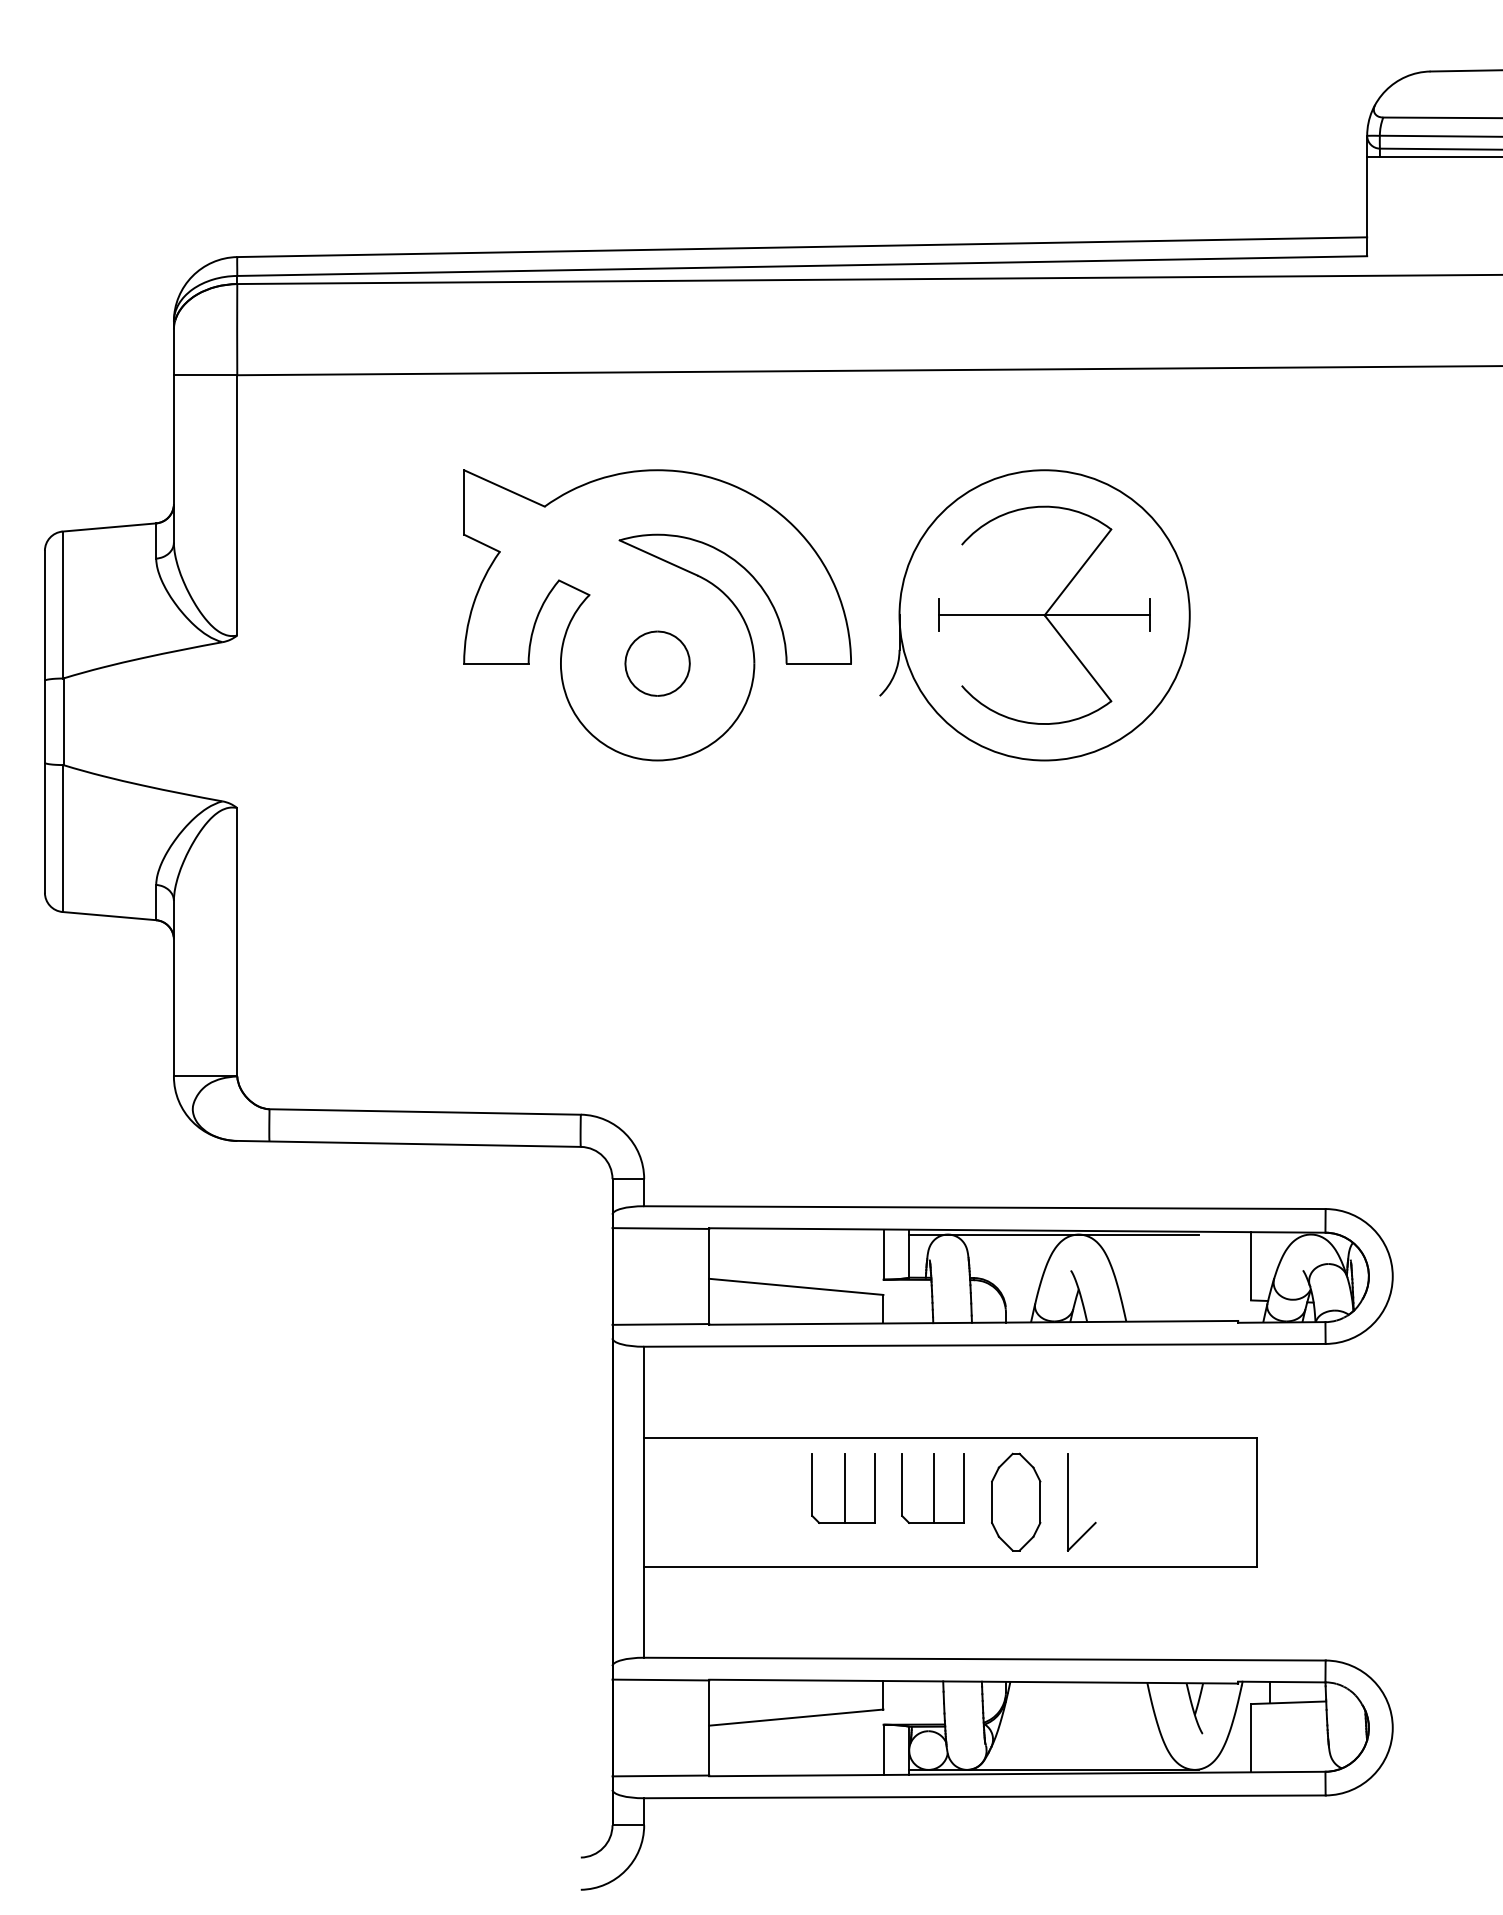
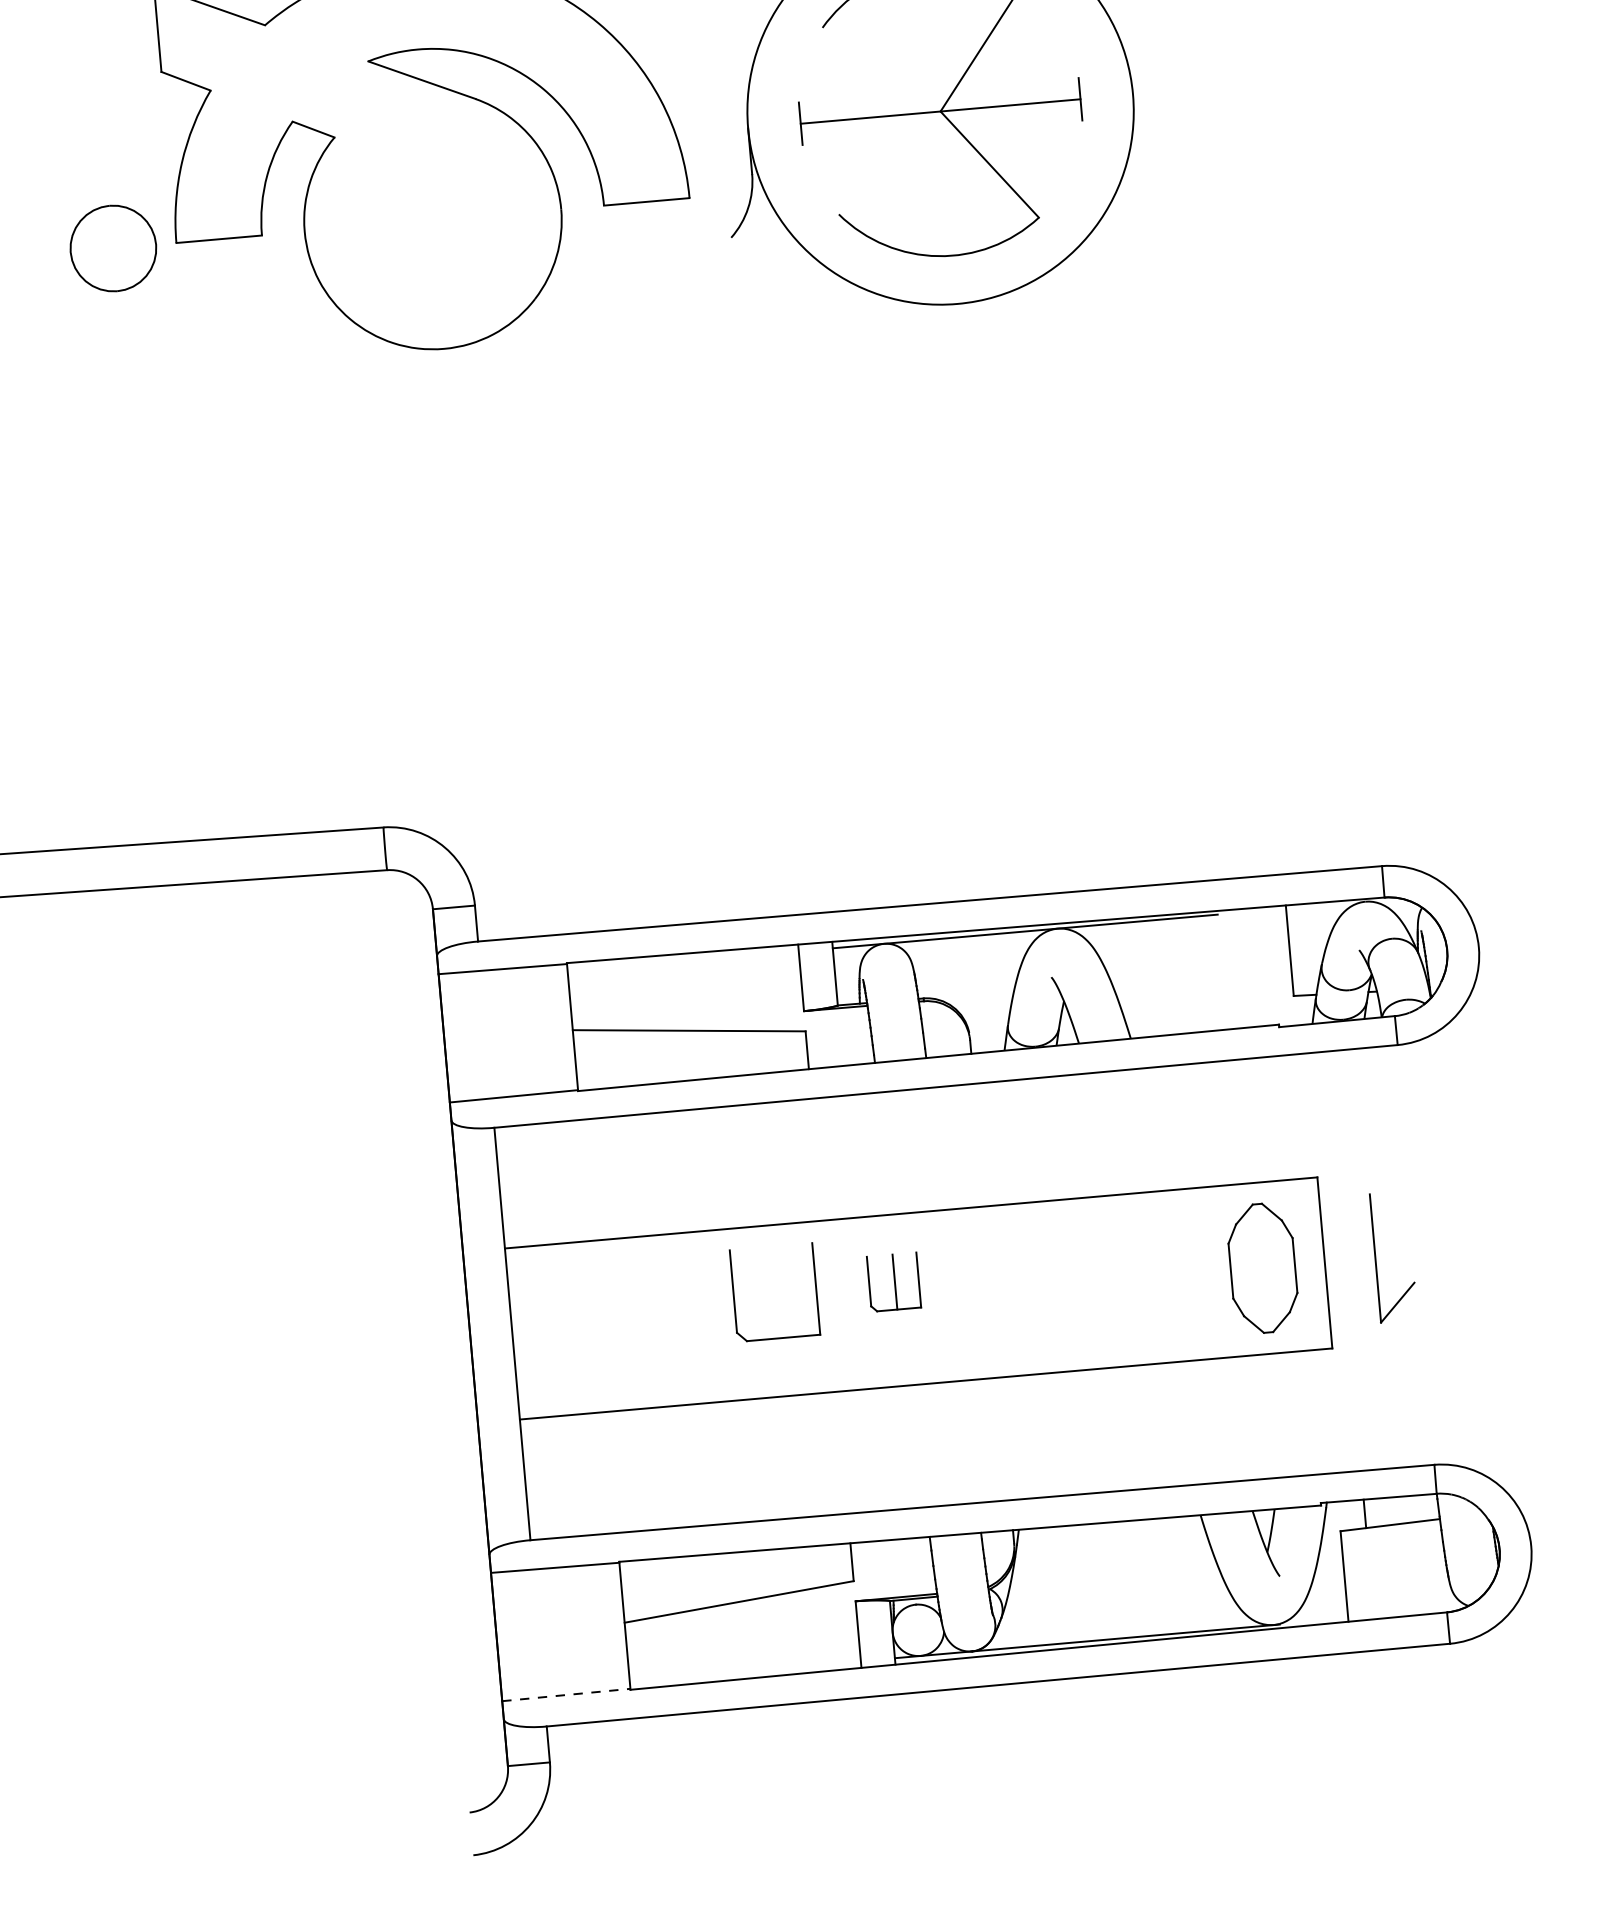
part: (657, 663) -> (113, 248), moved
line: (844, 1487) -> (776, 1291), removed
part: (932, 1488) -> (893, 1282), size x0.6
part: (1016, 1501) -> (1263, 1267), moved
part: (1068, 1502) -> (1376, 1258), moved
line: (661, 1775) -> (567, 1694), solid -> dashed

